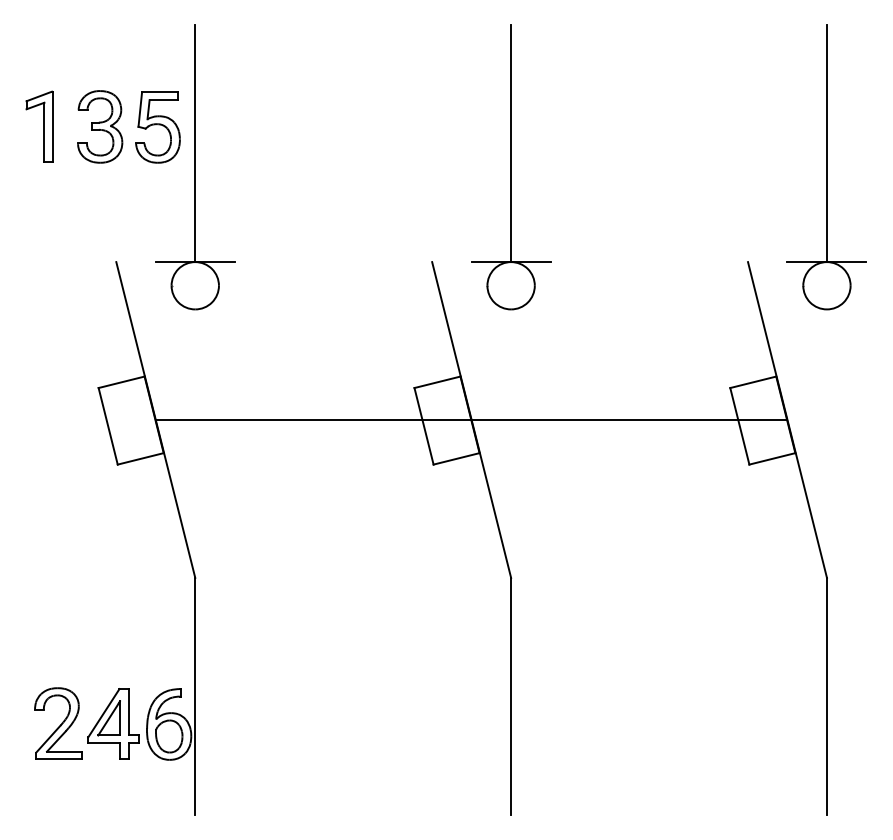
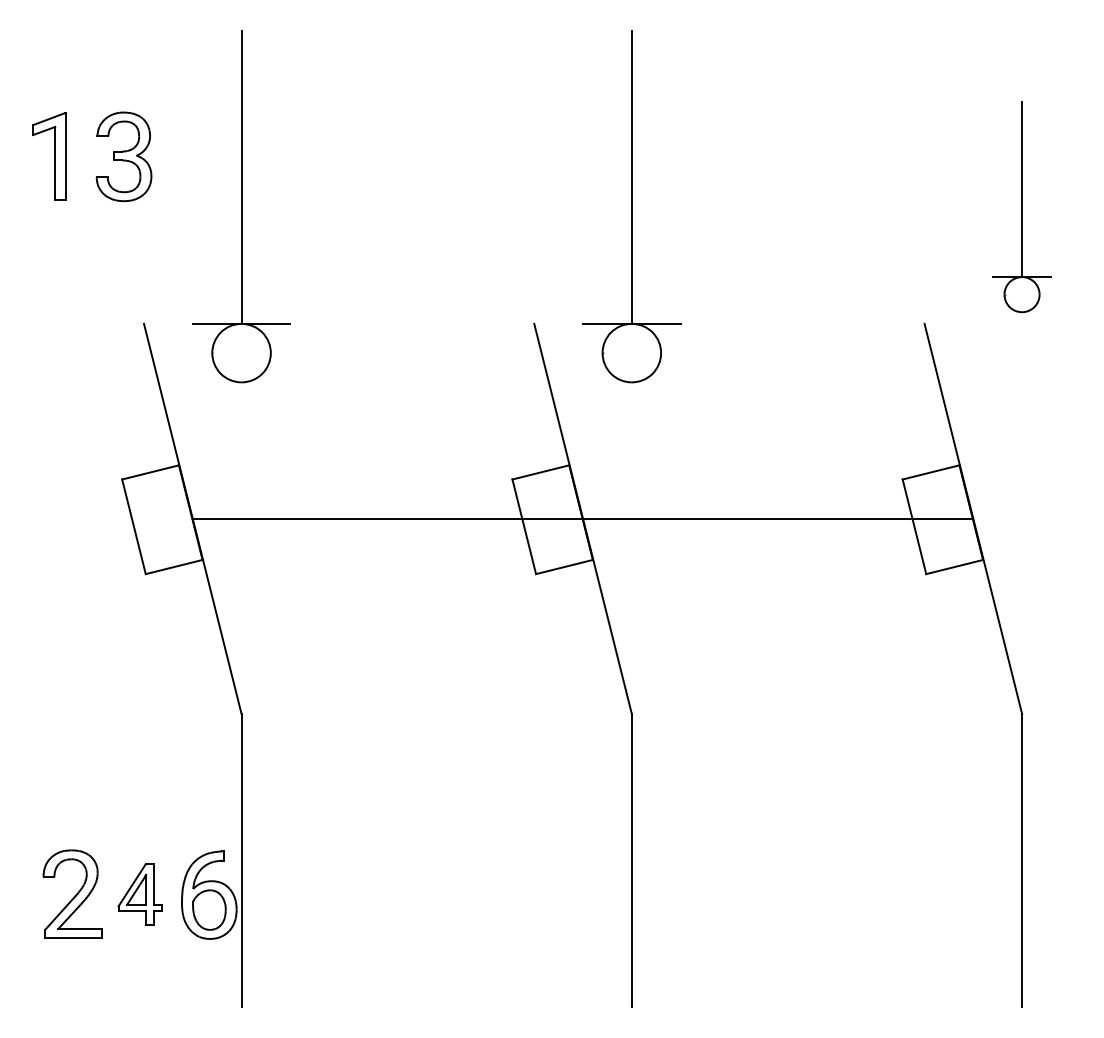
part: (157, 127) -> (195, 157), removed
part: (826, 167) -> (1021, 206), size x0.6
part: (113, 723) -> (140, 894), size x0.7

